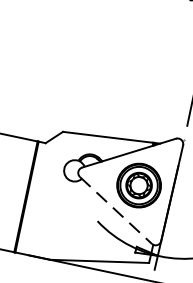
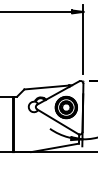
line: (117, 212) -> (58, 122), dashed -> solid

